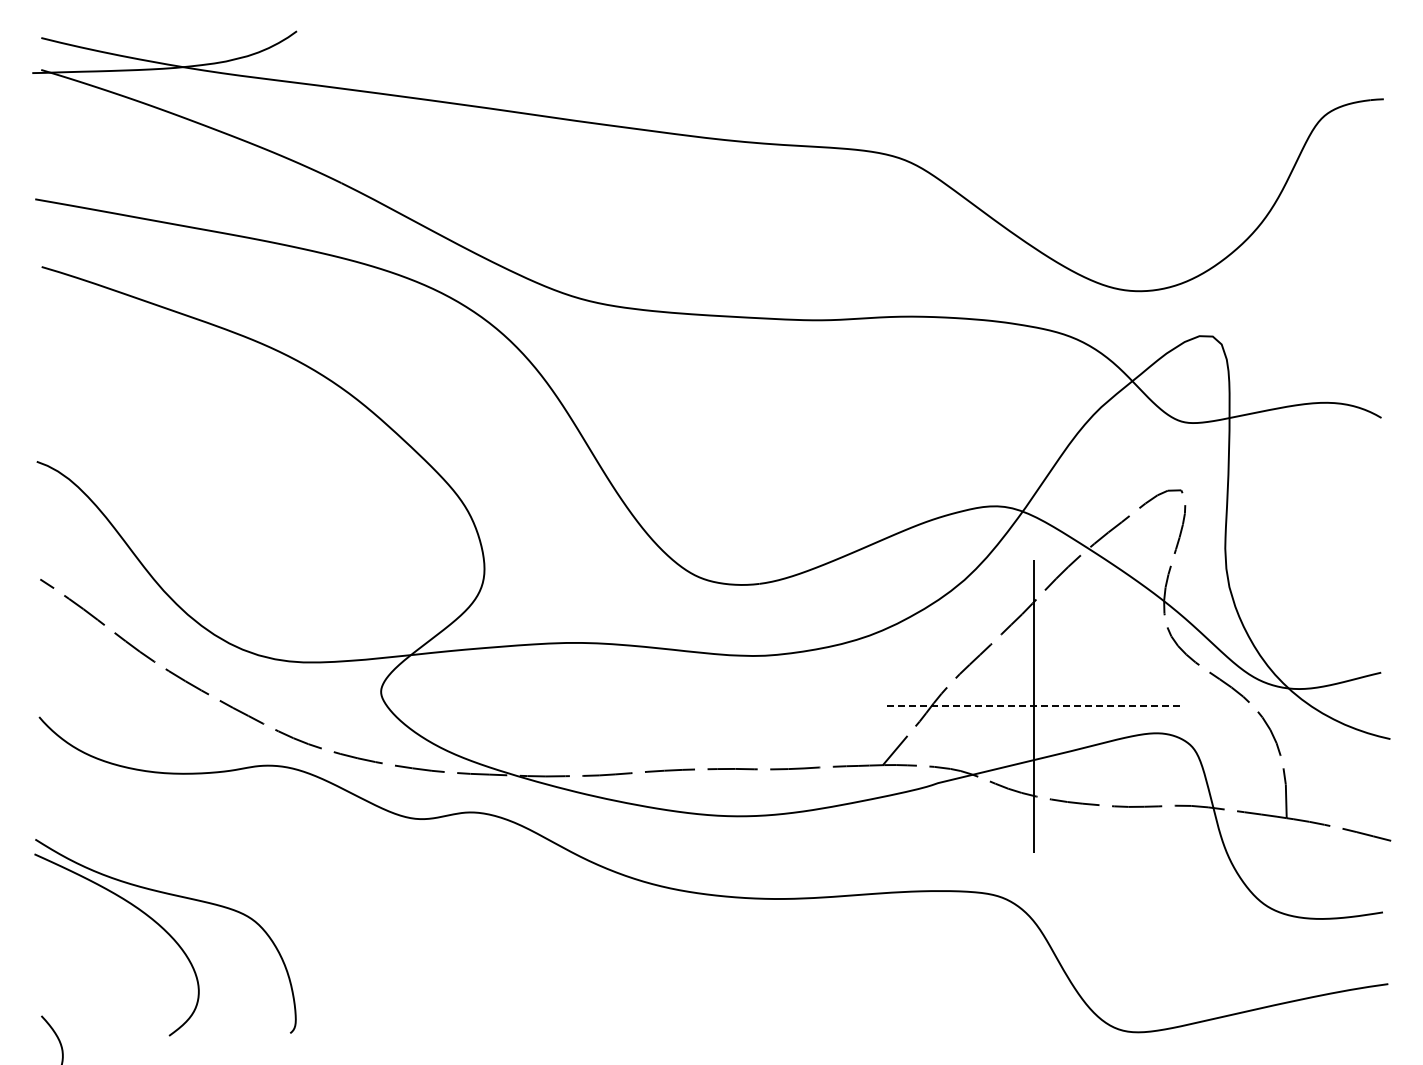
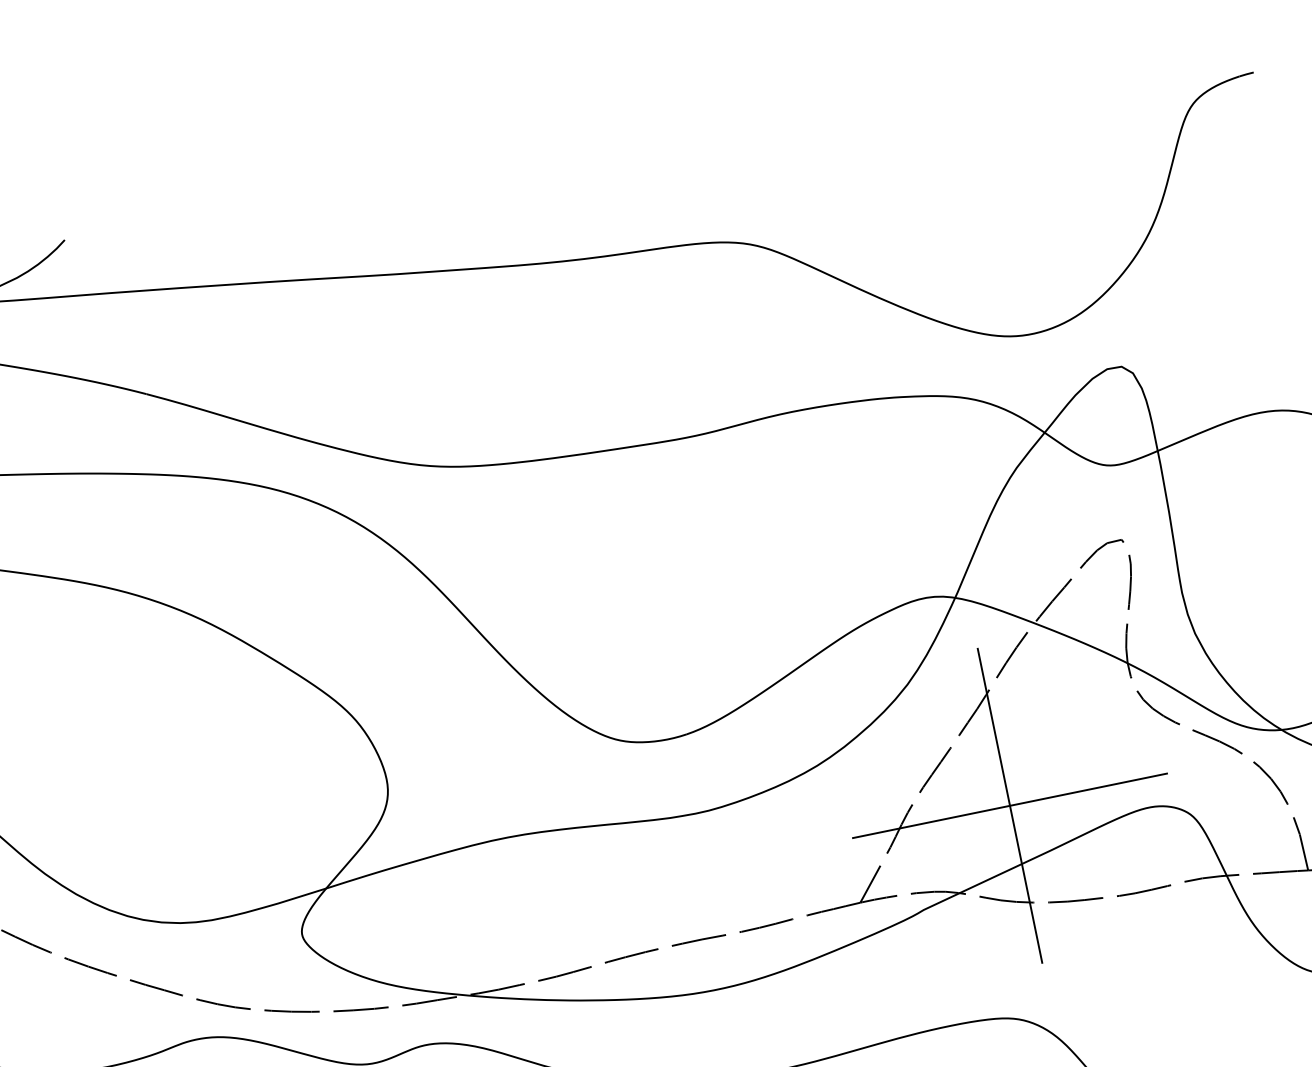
line: (1033, 706) -> (1009, 805), dashed -> solid

